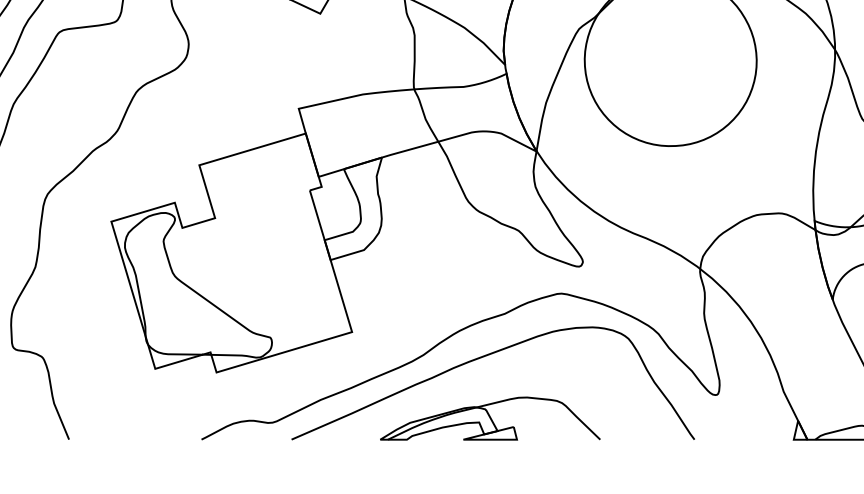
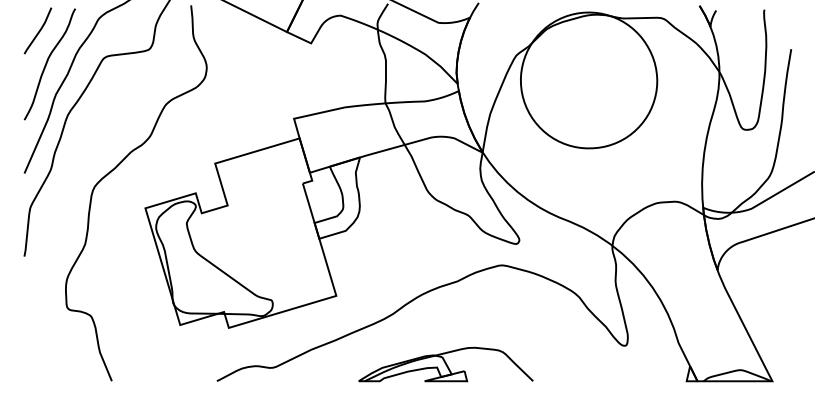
curve: (483, 358) -> (440, 316), removed

